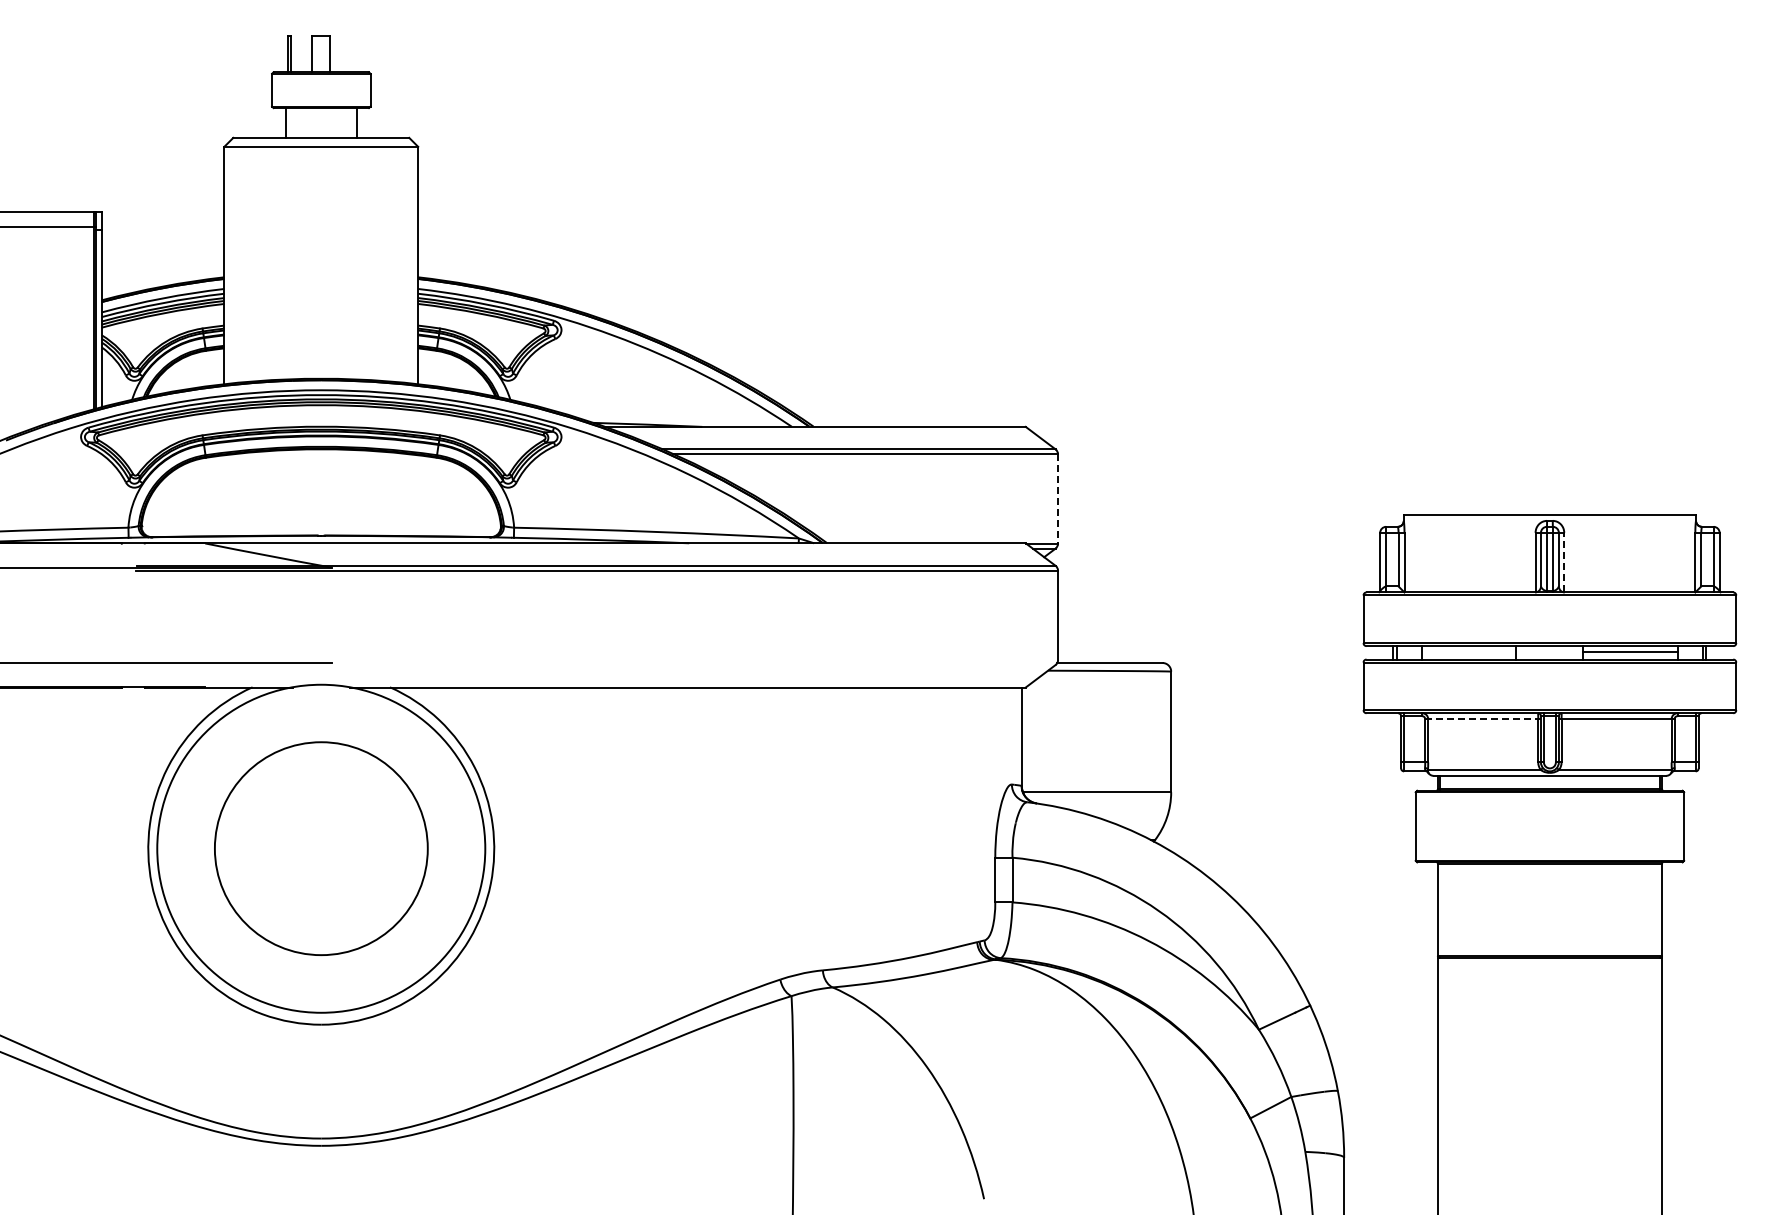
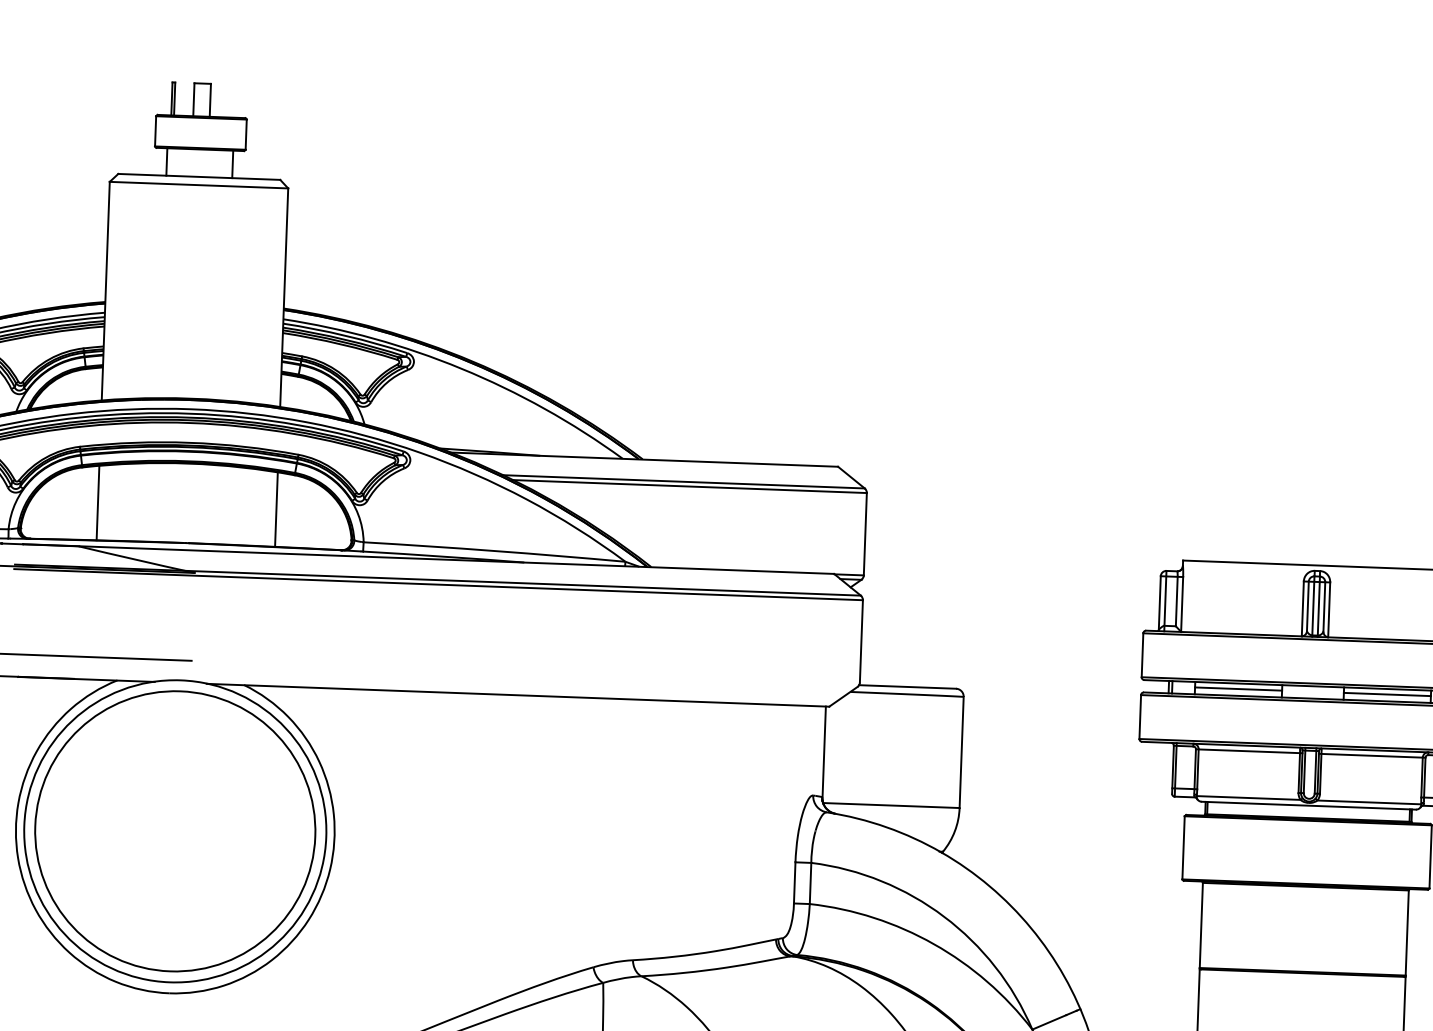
line: (224, 495) -> (98, 502), added
line: (418, 495) -> (276, 509), added
line: (1058, 499) -> (865, 534), dashed -> solid
line: (1564, 562) -> (1329, 609), dashed -> solid
line: (1468, 652) -> (1238, 689), added
line: (1483, 719) -> (1249, 751), dashed -> solid
circle: (321, 848) -> (175, 831), size x1.43

